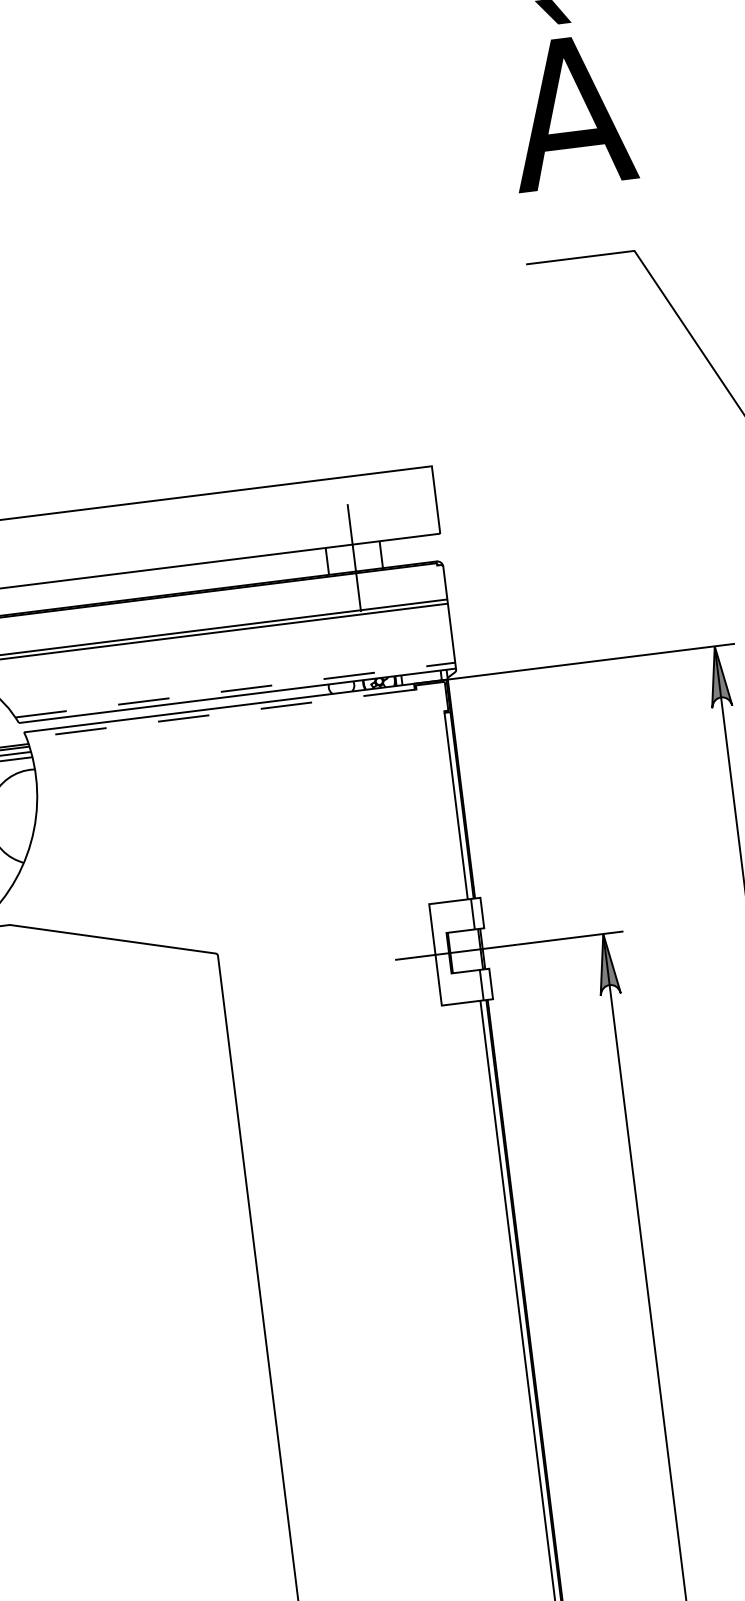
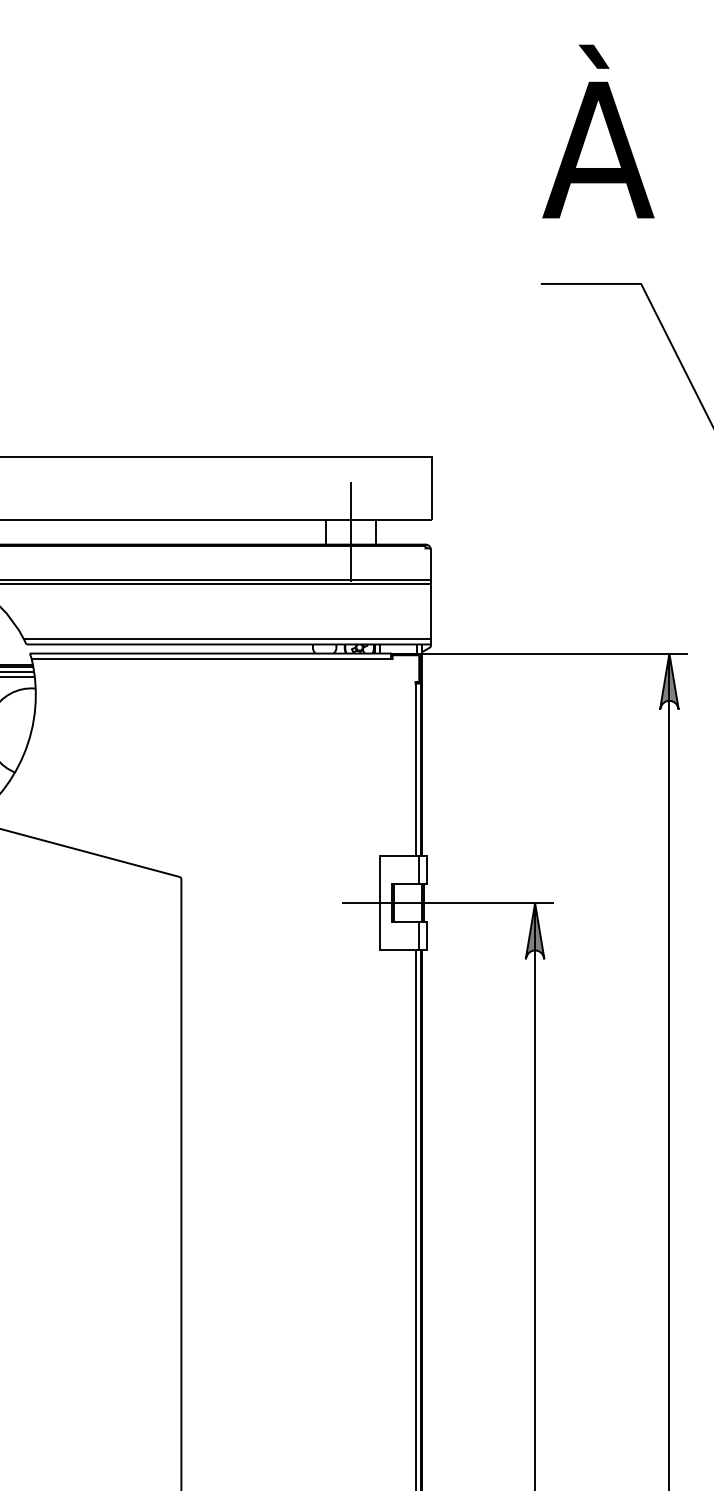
line: (235, 690) -> (227, 639), dashed -> solid
line: (220, 714) -> (211, 659), dashed -> solid

